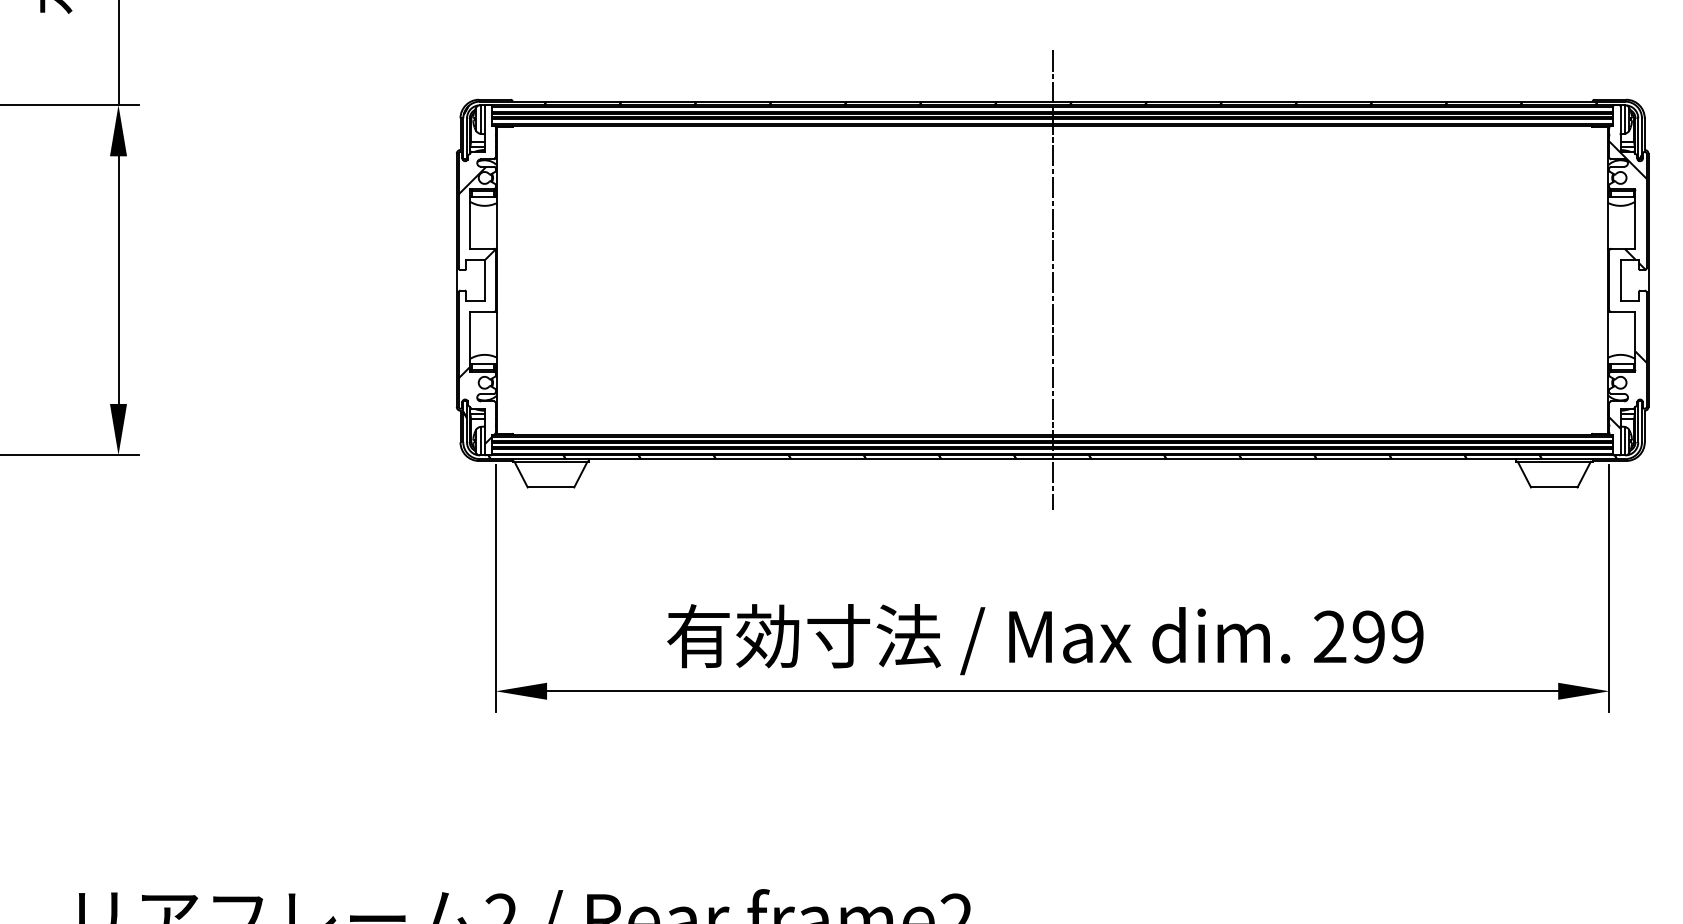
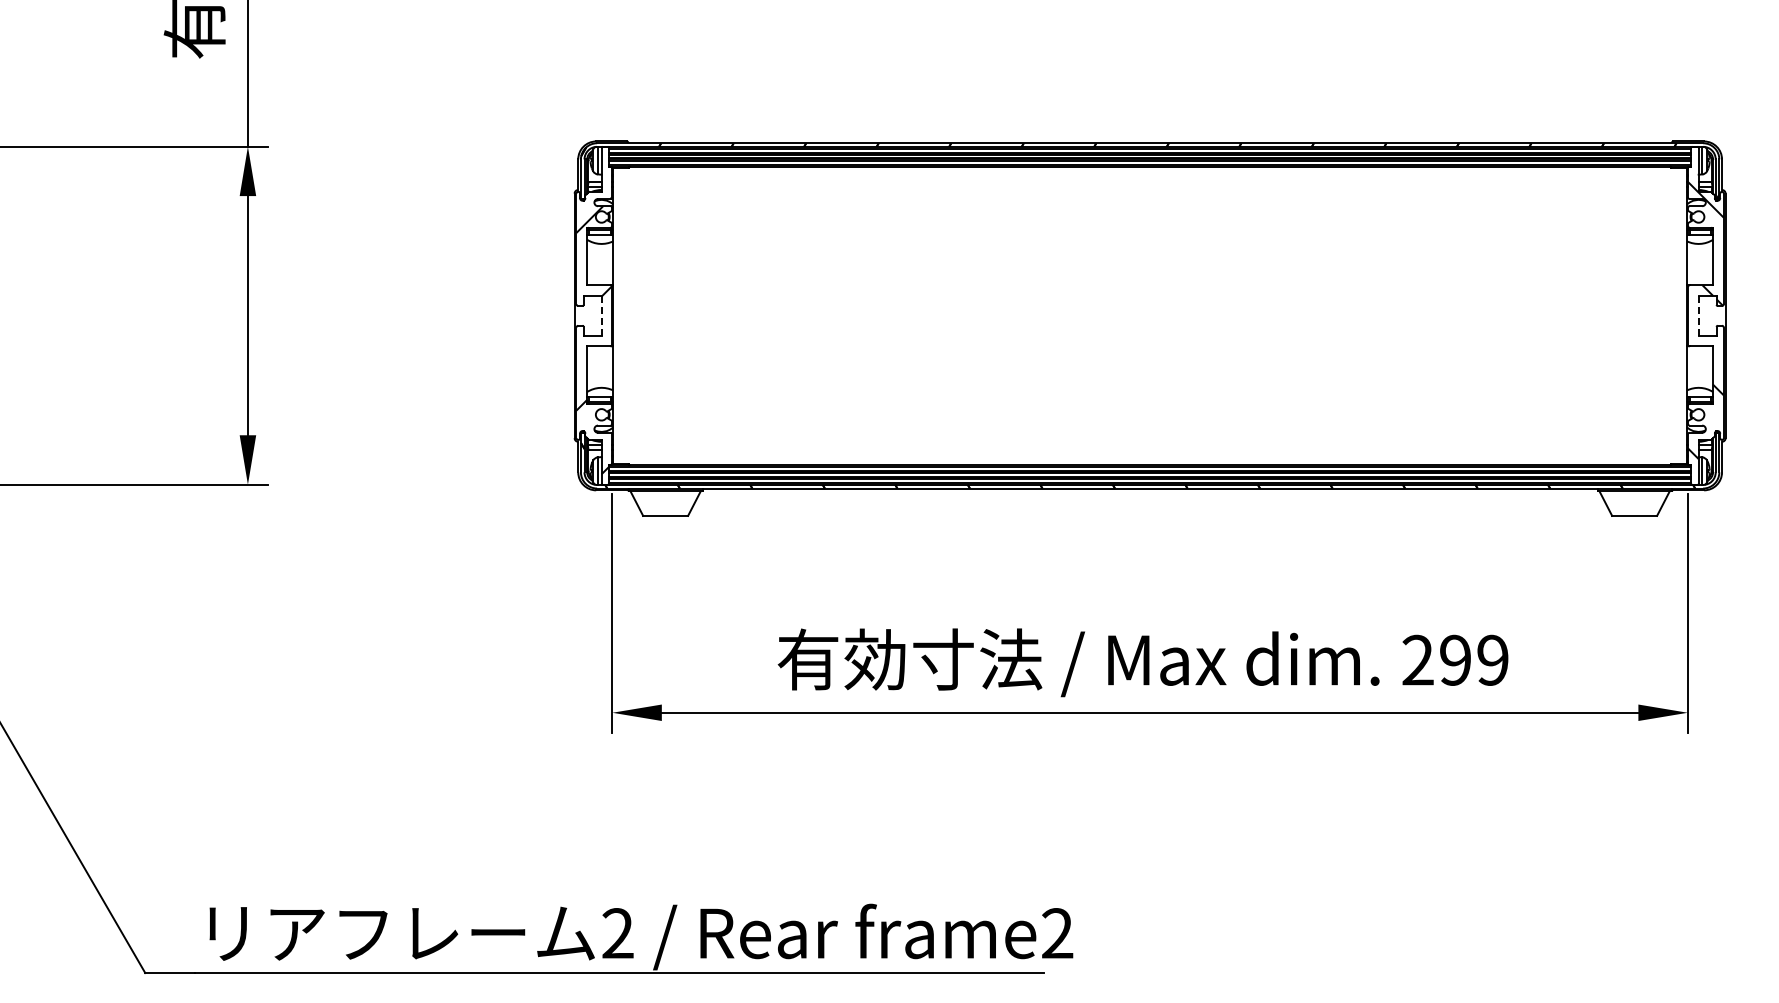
line: (484, 279) -> (601, 315), solid -> dashed
line: (1053, 279) -> (1150, 315), removed
line: (1620, 279) -> (1698, 315), solid -> dashed

